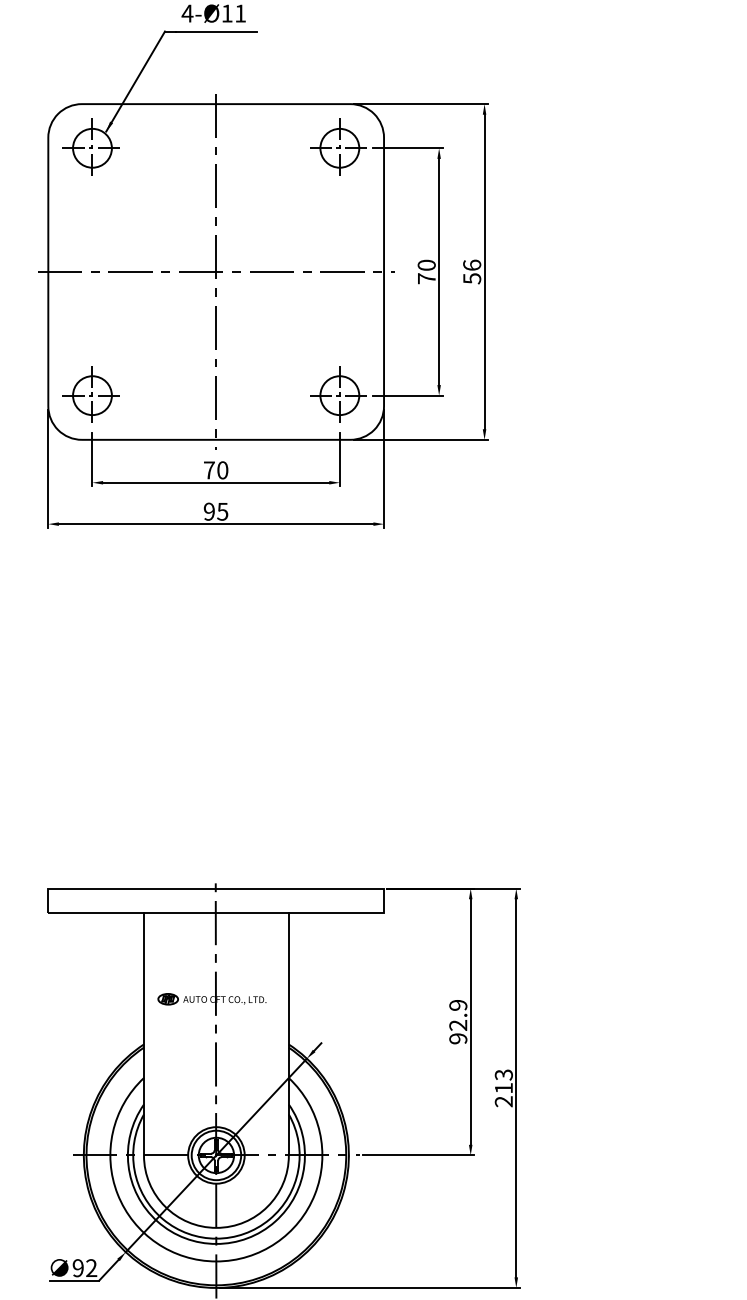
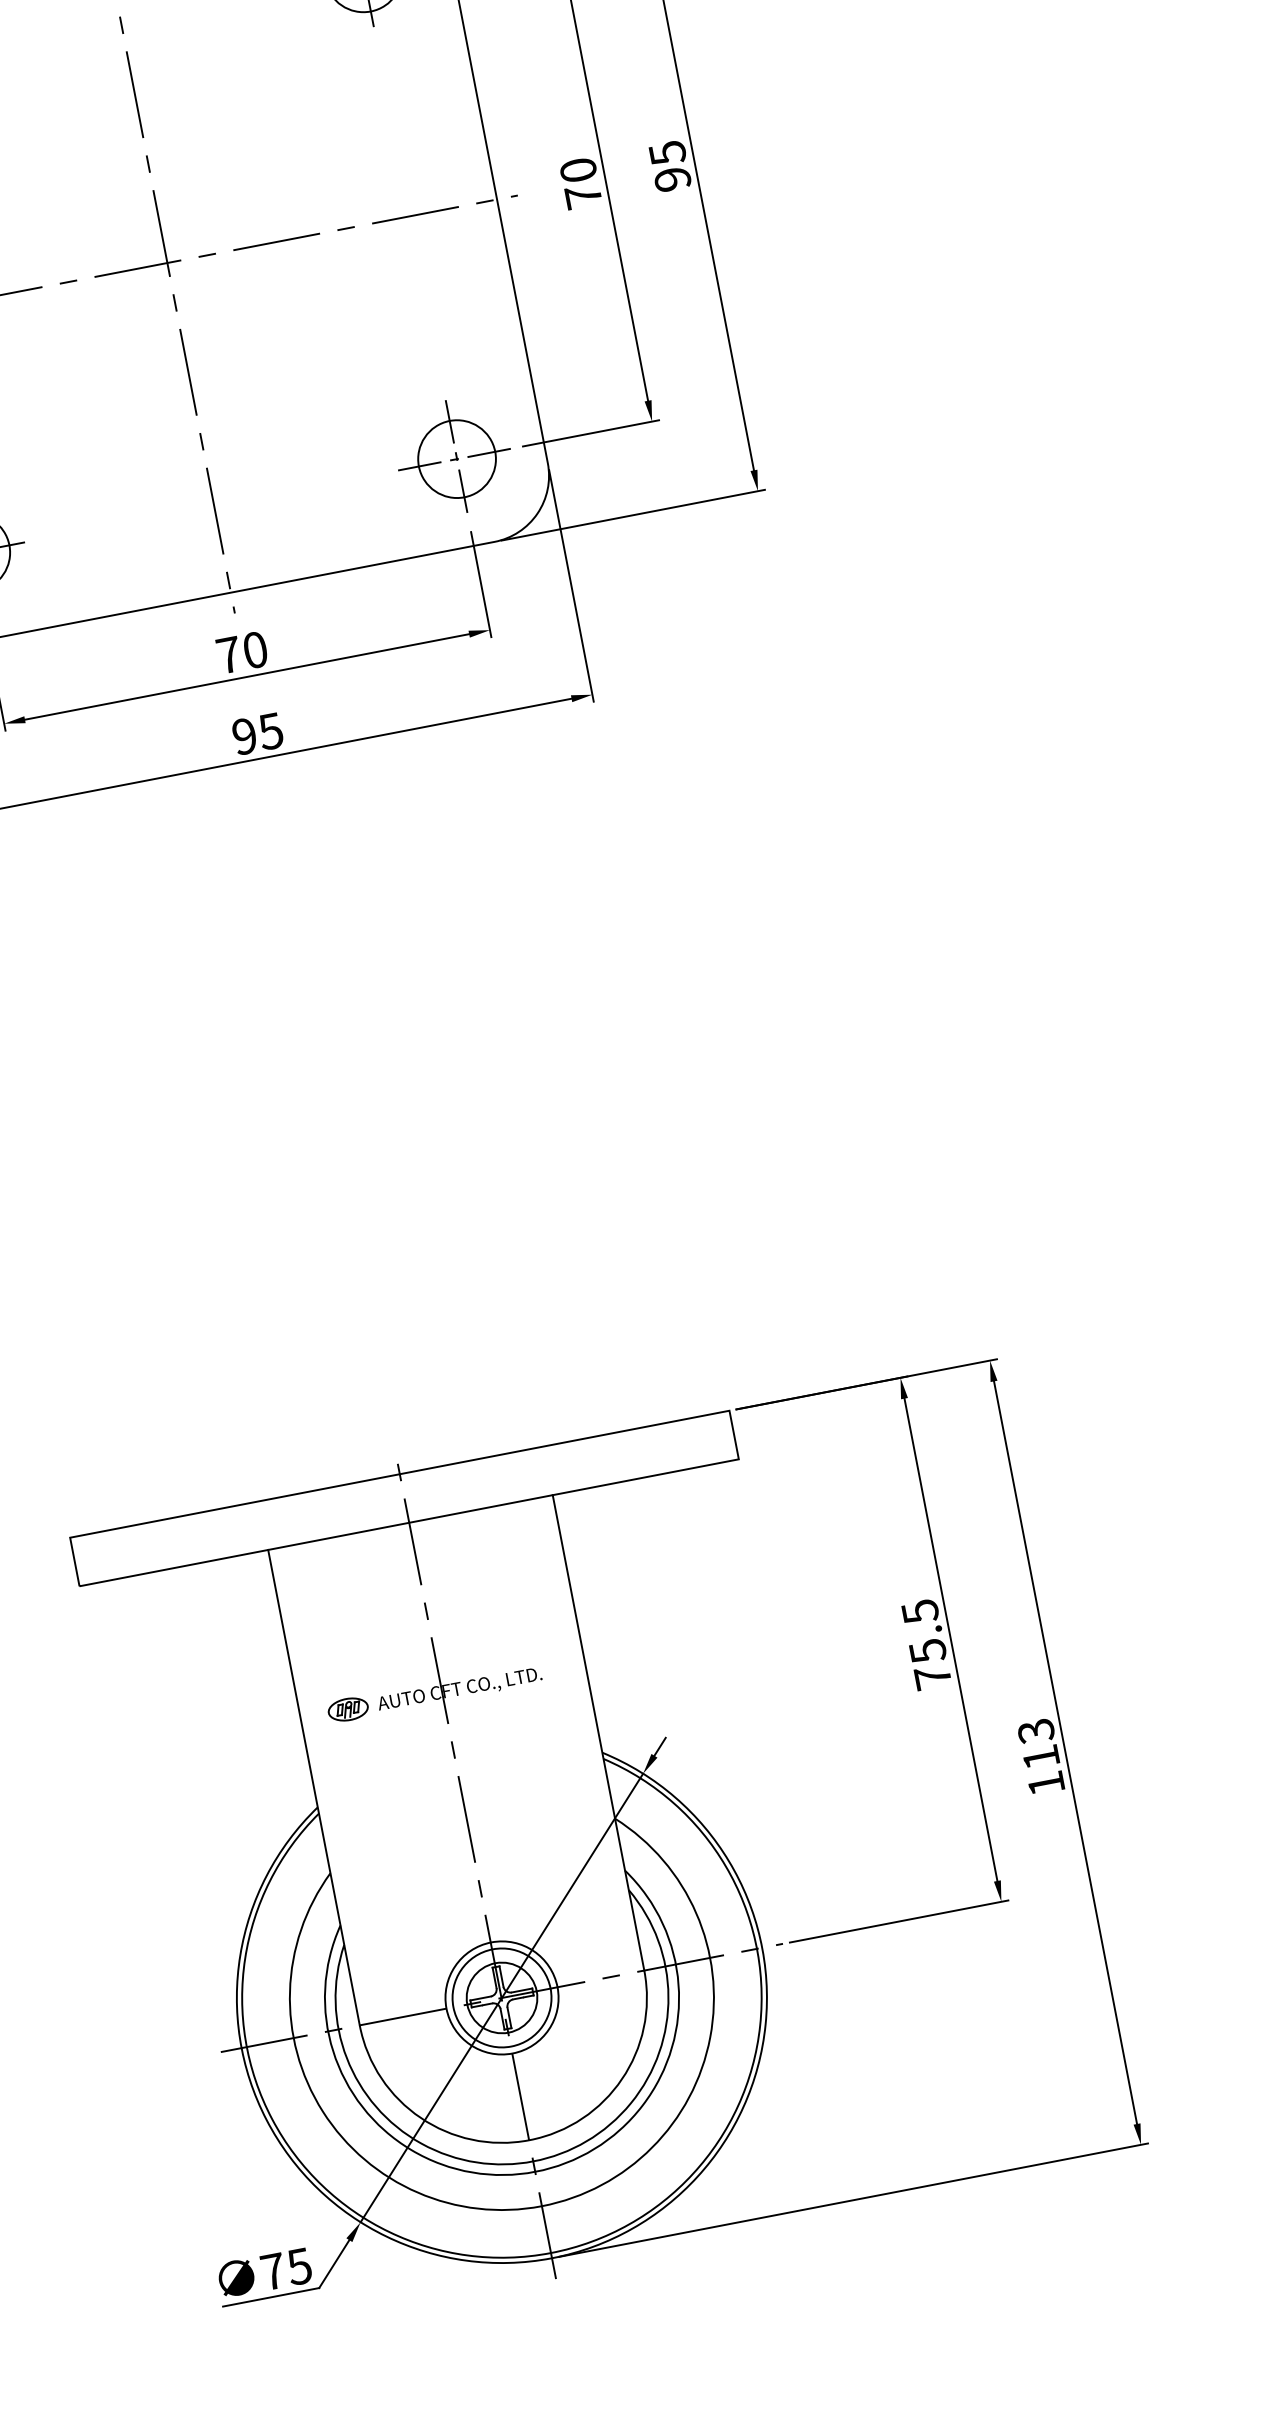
text: (472, 271) -> (670, 165), 56 -> 95
text: (458, 1022) -> (927, 1645), 92.9 -> 75.5
text: (503, 1101) -> (1045, 1783), 213 -> 113
text: (84, 1268) -> (285, 2269), 92 -> 75

